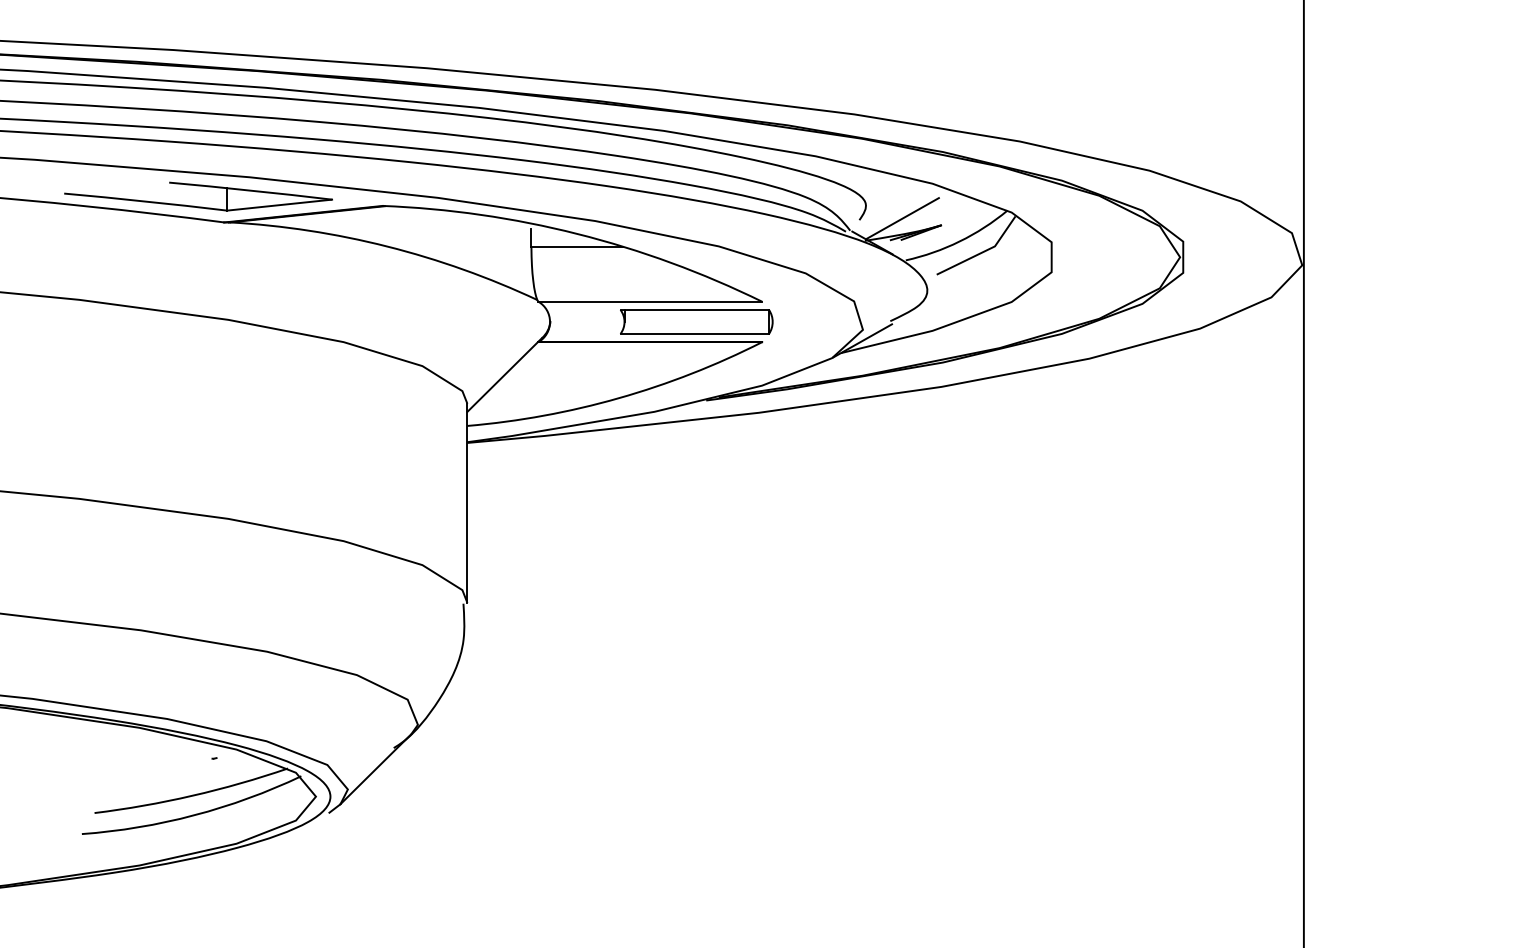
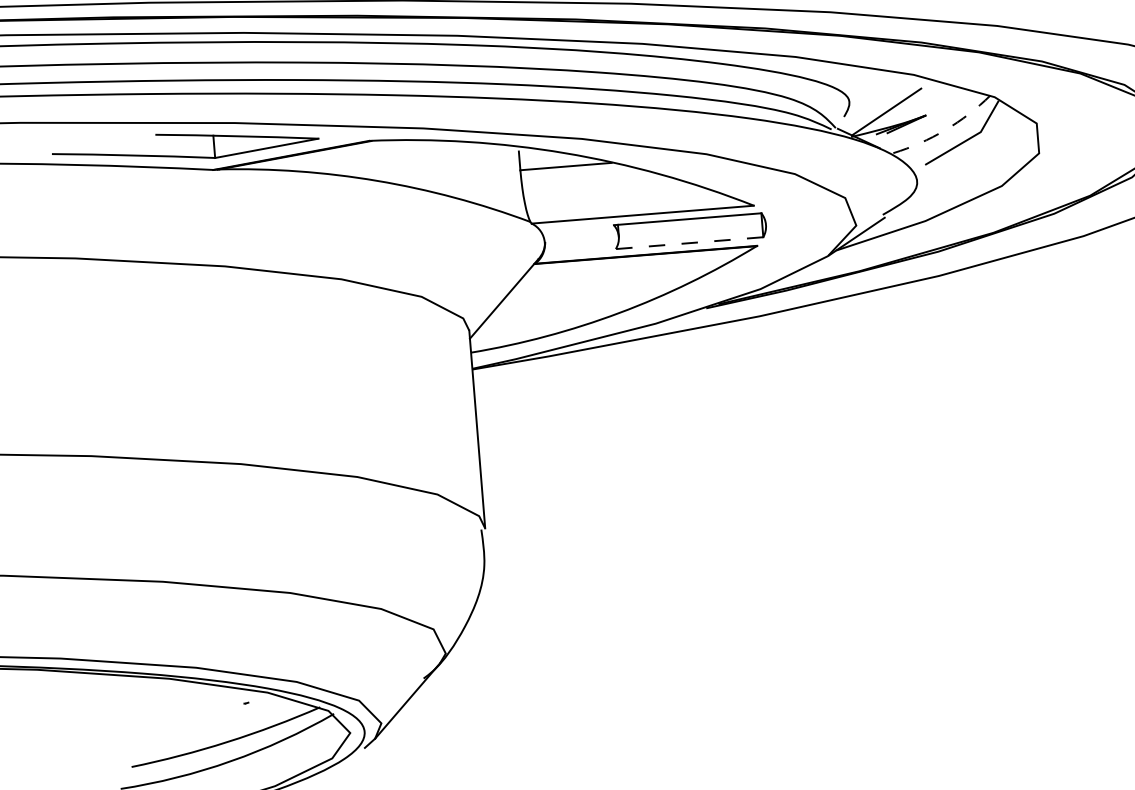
arc: (959, 241) -> (945, 130), solid -> dashed
line: (694, 333) -> (689, 242), solid -> dashed

